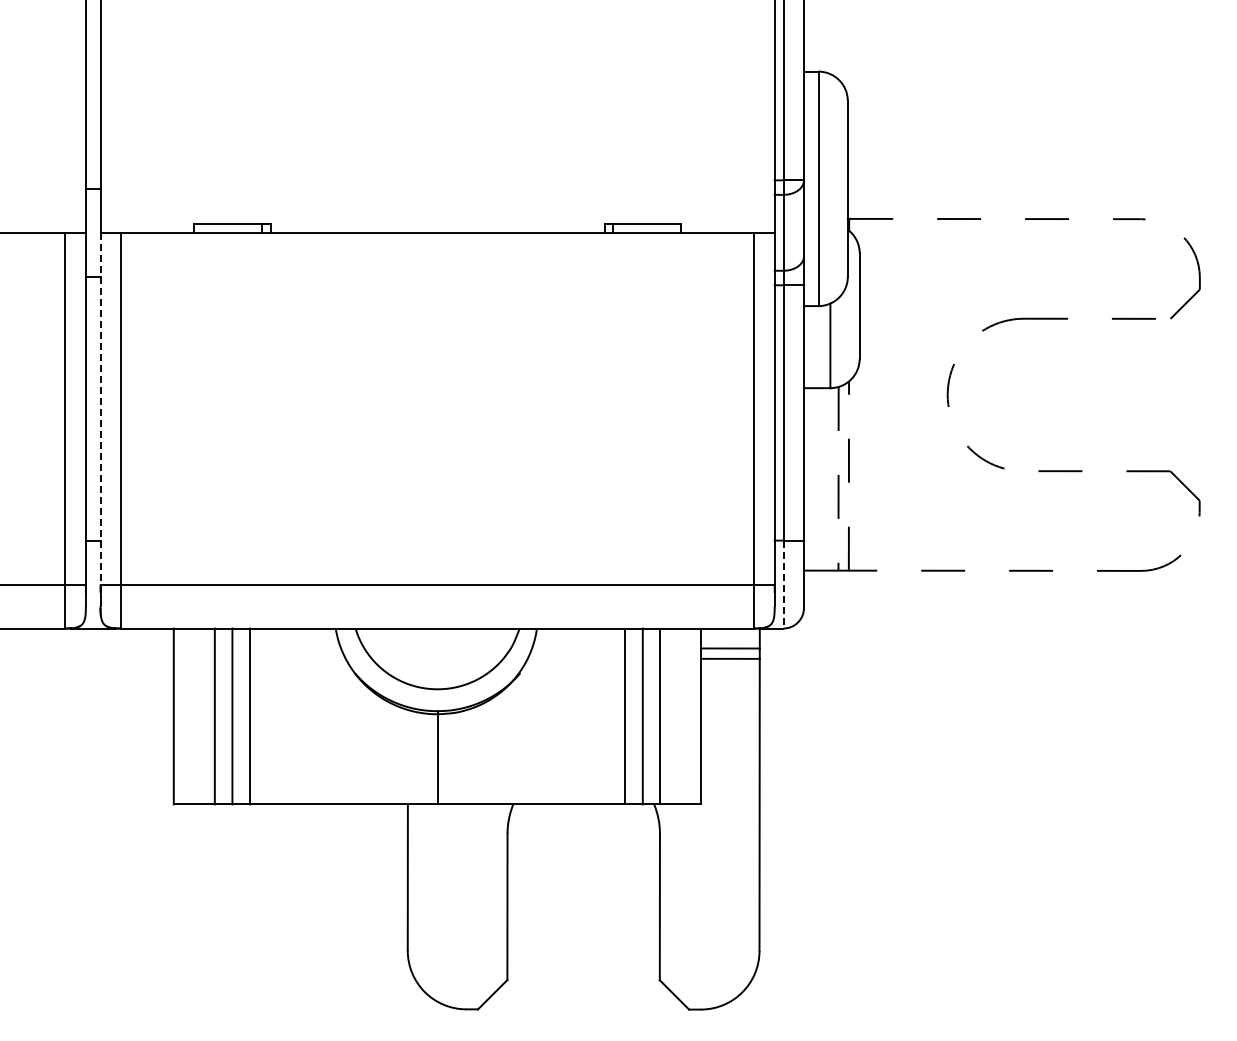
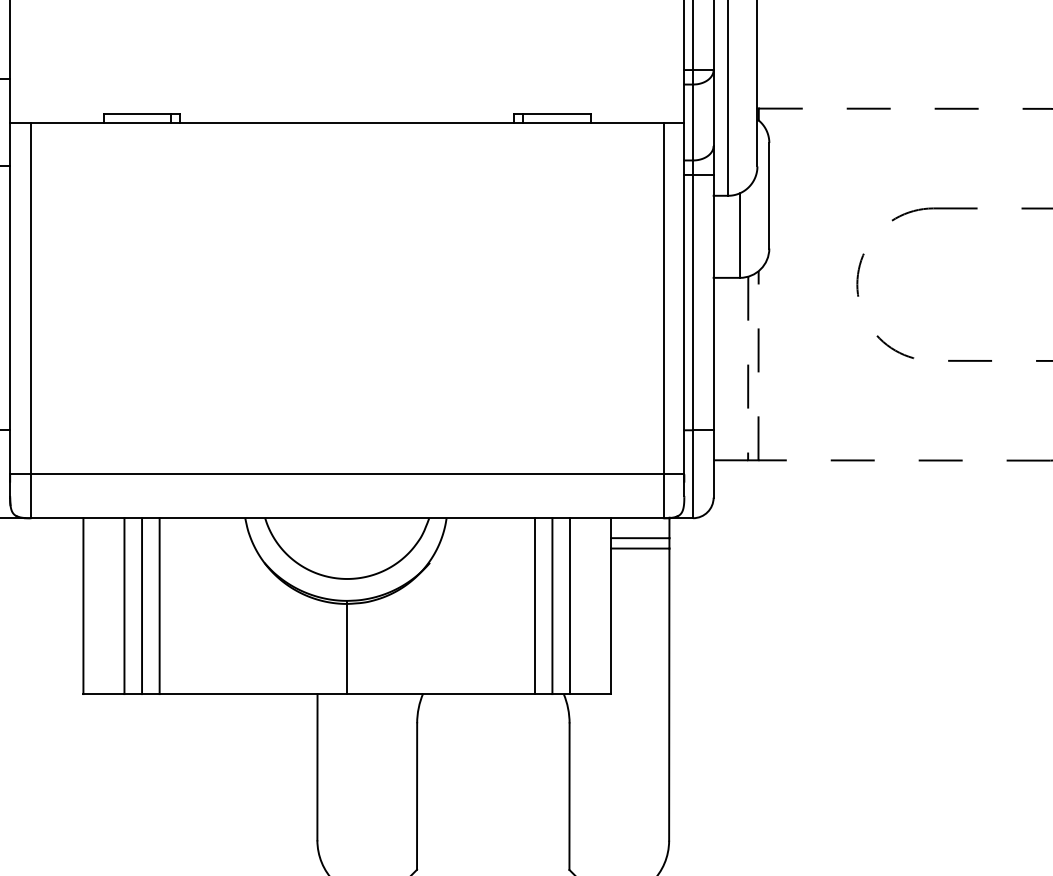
line: (100, 408) -> (10, 298), dashed -> solid
line: (783, 584) -> (693, 474), dashed -> solid

